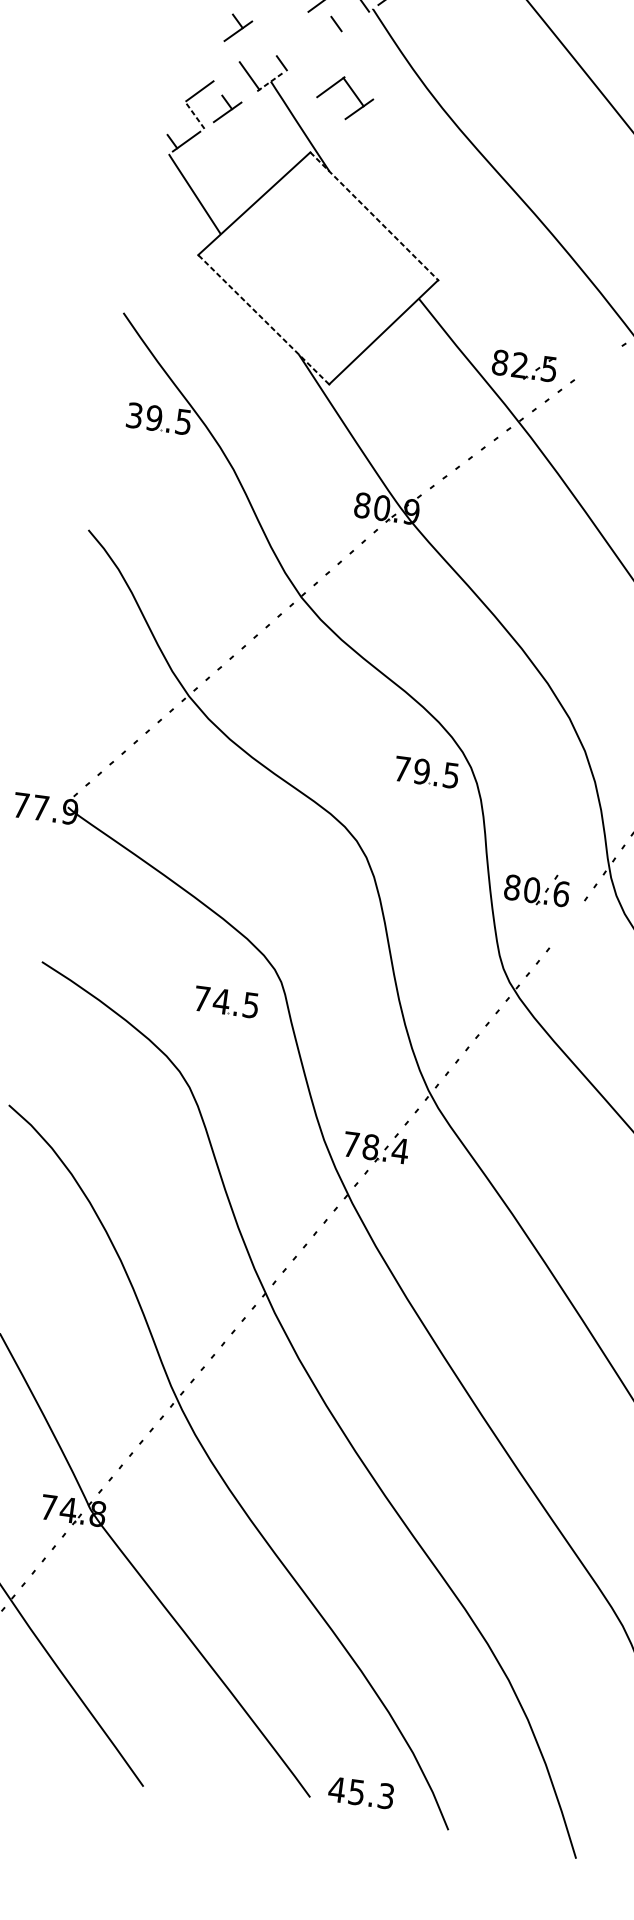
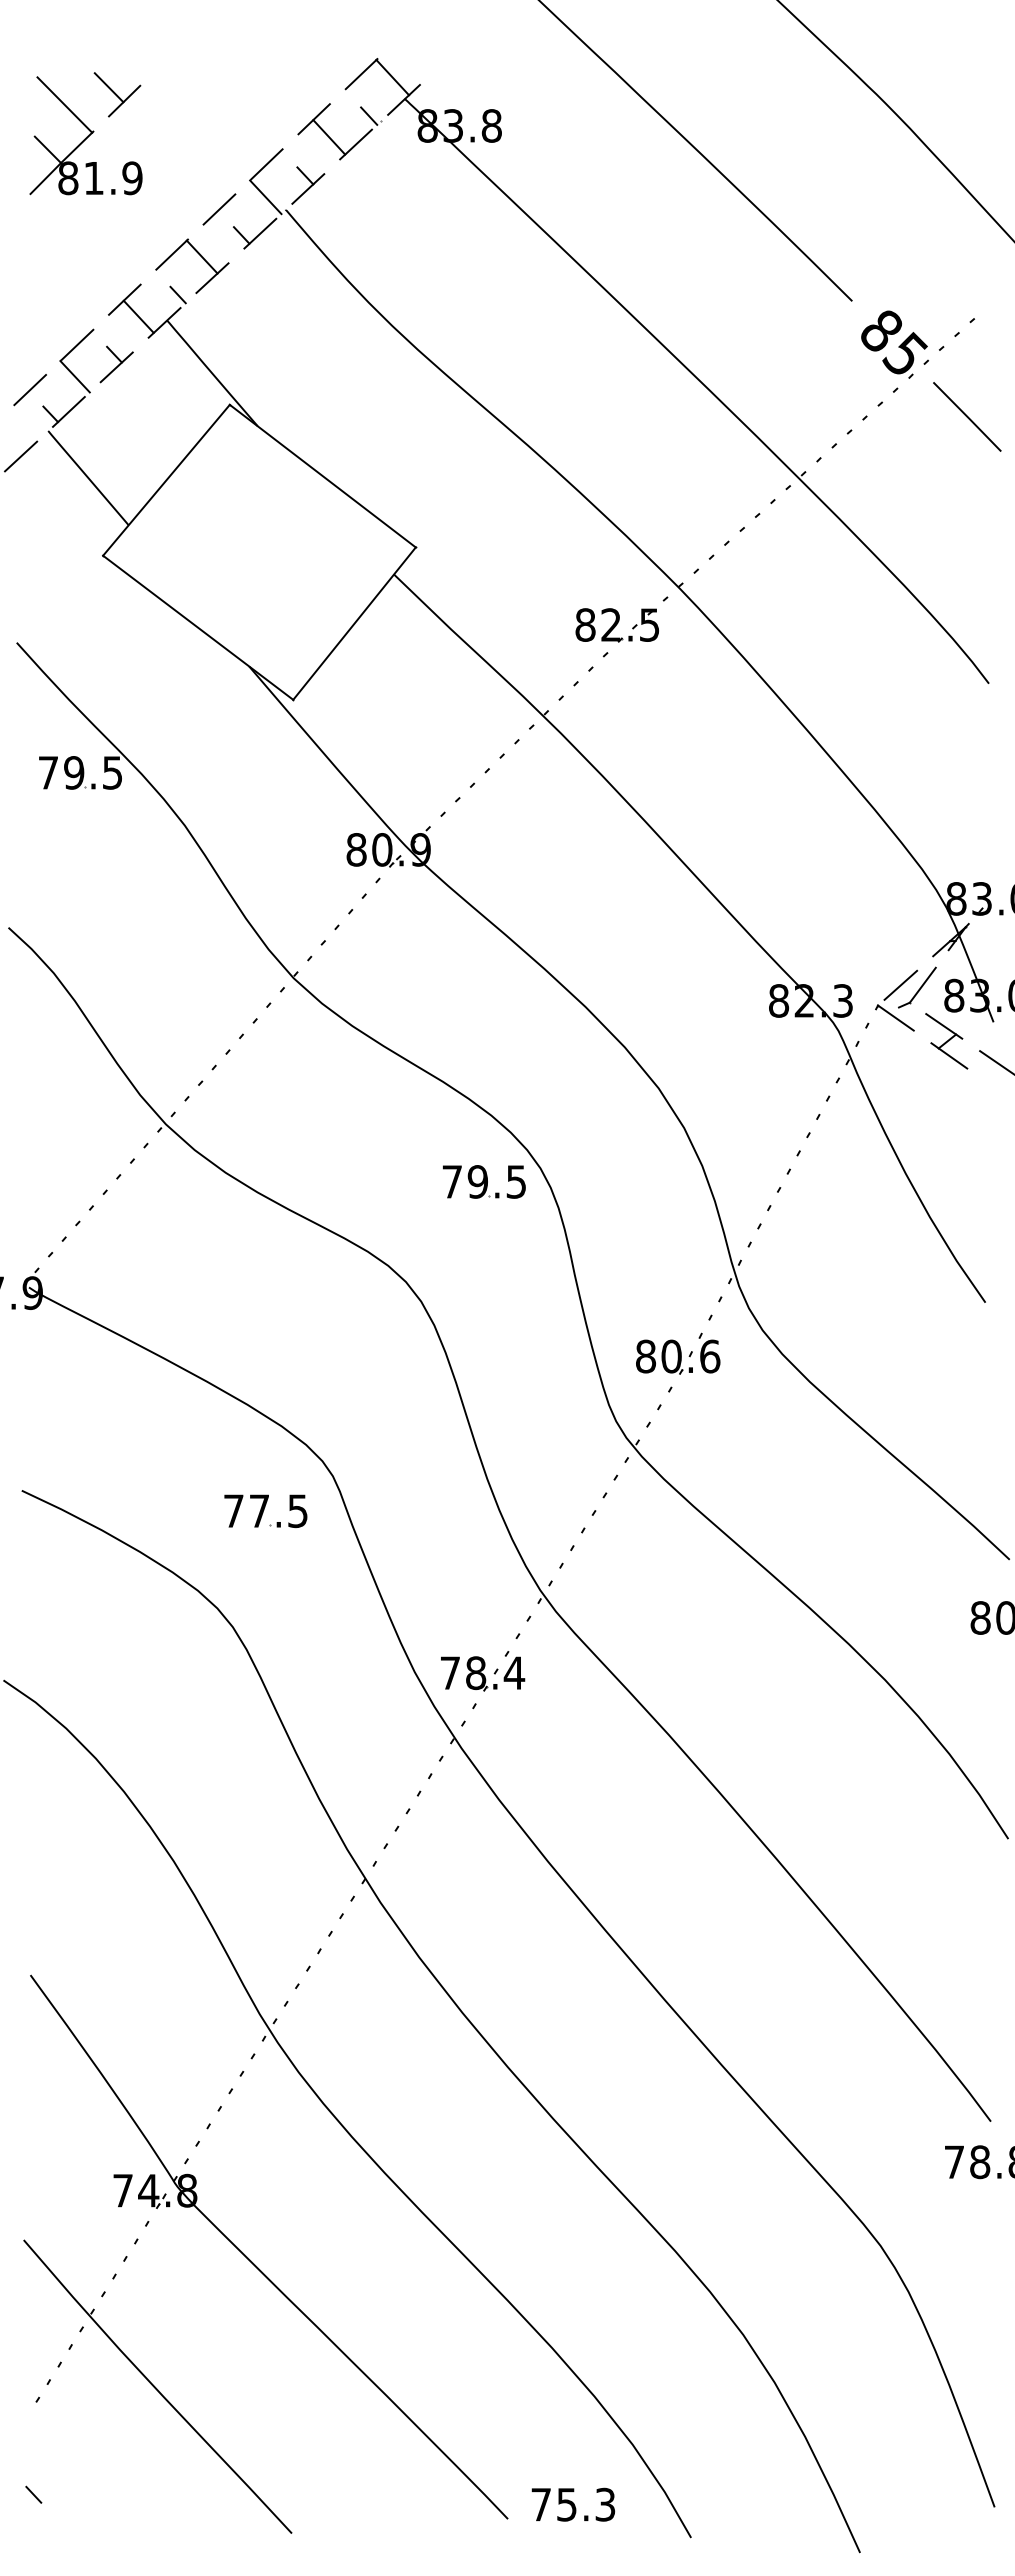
line: (351, 24) -> (260, 233), added
part: (238, 29) -> (116, 258), removed
line: (240, 61) -> (124, 299), added
line: (268, 82) -> (164, 322), dashed -> solid
part: (353, 92) -> (201, 257), moved
line: (195, 115) -> (75, 376), dashed -> solid
line: (159, 120) -> (30, 389), added
line: (145, 170) -> (21, 456), added
line: (374, 216) -> (323, 476), dashed -> solid
line: (263, 319) -> (197, 627), dashed -> solid
part: (523, 366) -> (616, 625), moved
text: (134, 415) -> (48, 772), 39.5 -> 79.5
part: (537, 888) -> (678, 1353), moved
text: (221, 1001) -> (259, 1510), 74.5 -> 77.5
text: (336, 1789) -> (540, 2504), 45.3 -> 75.3

